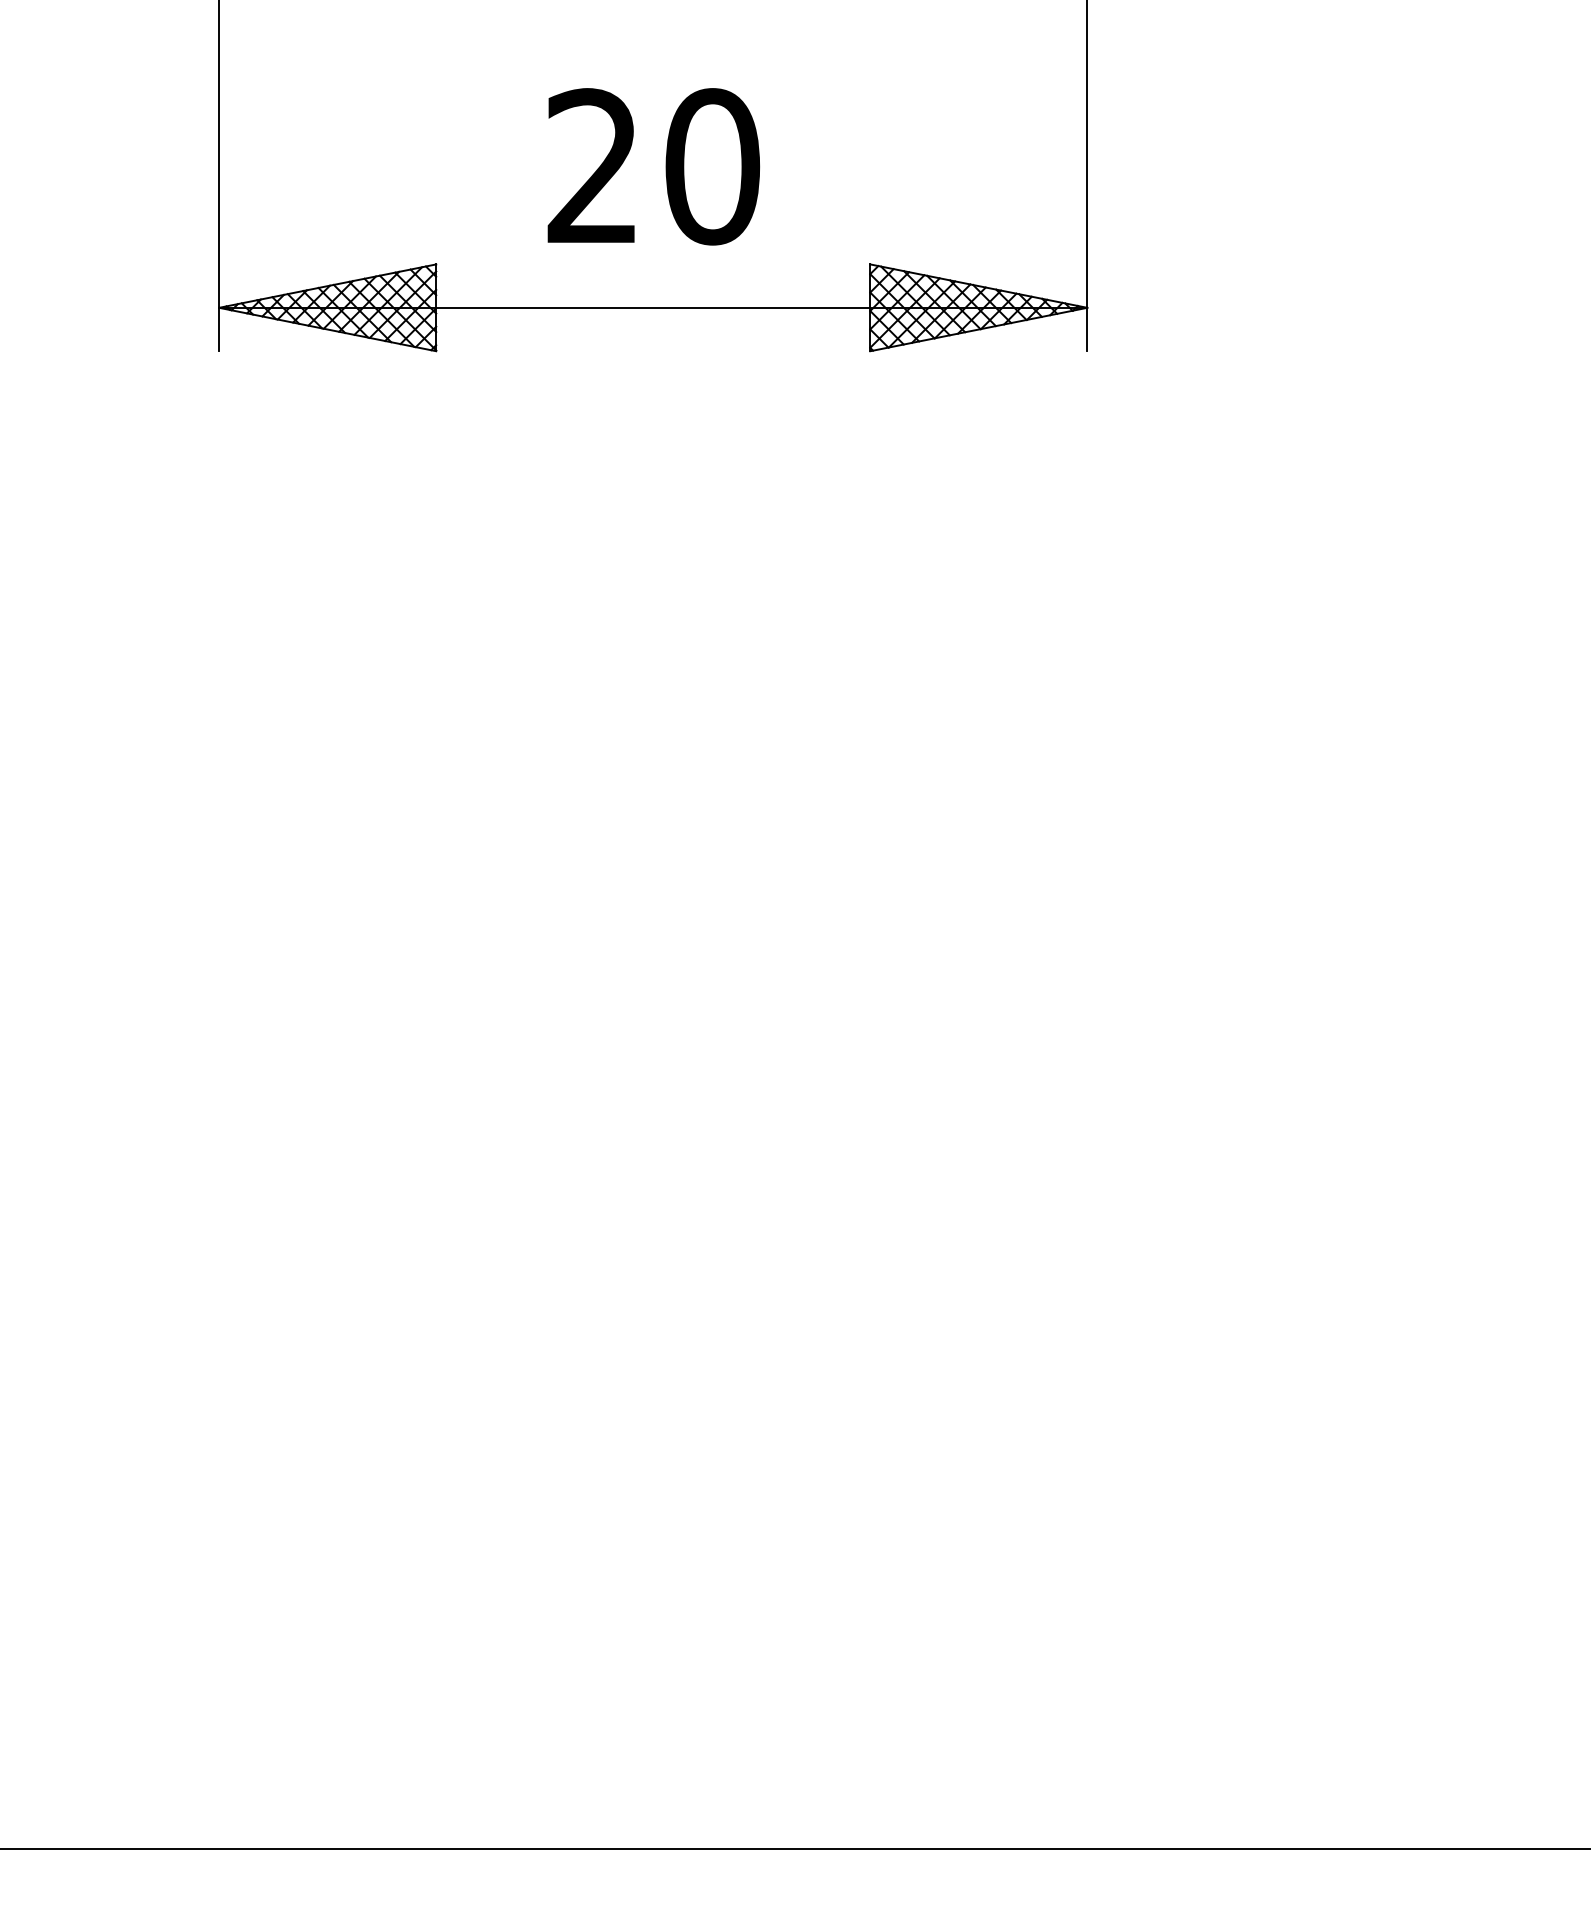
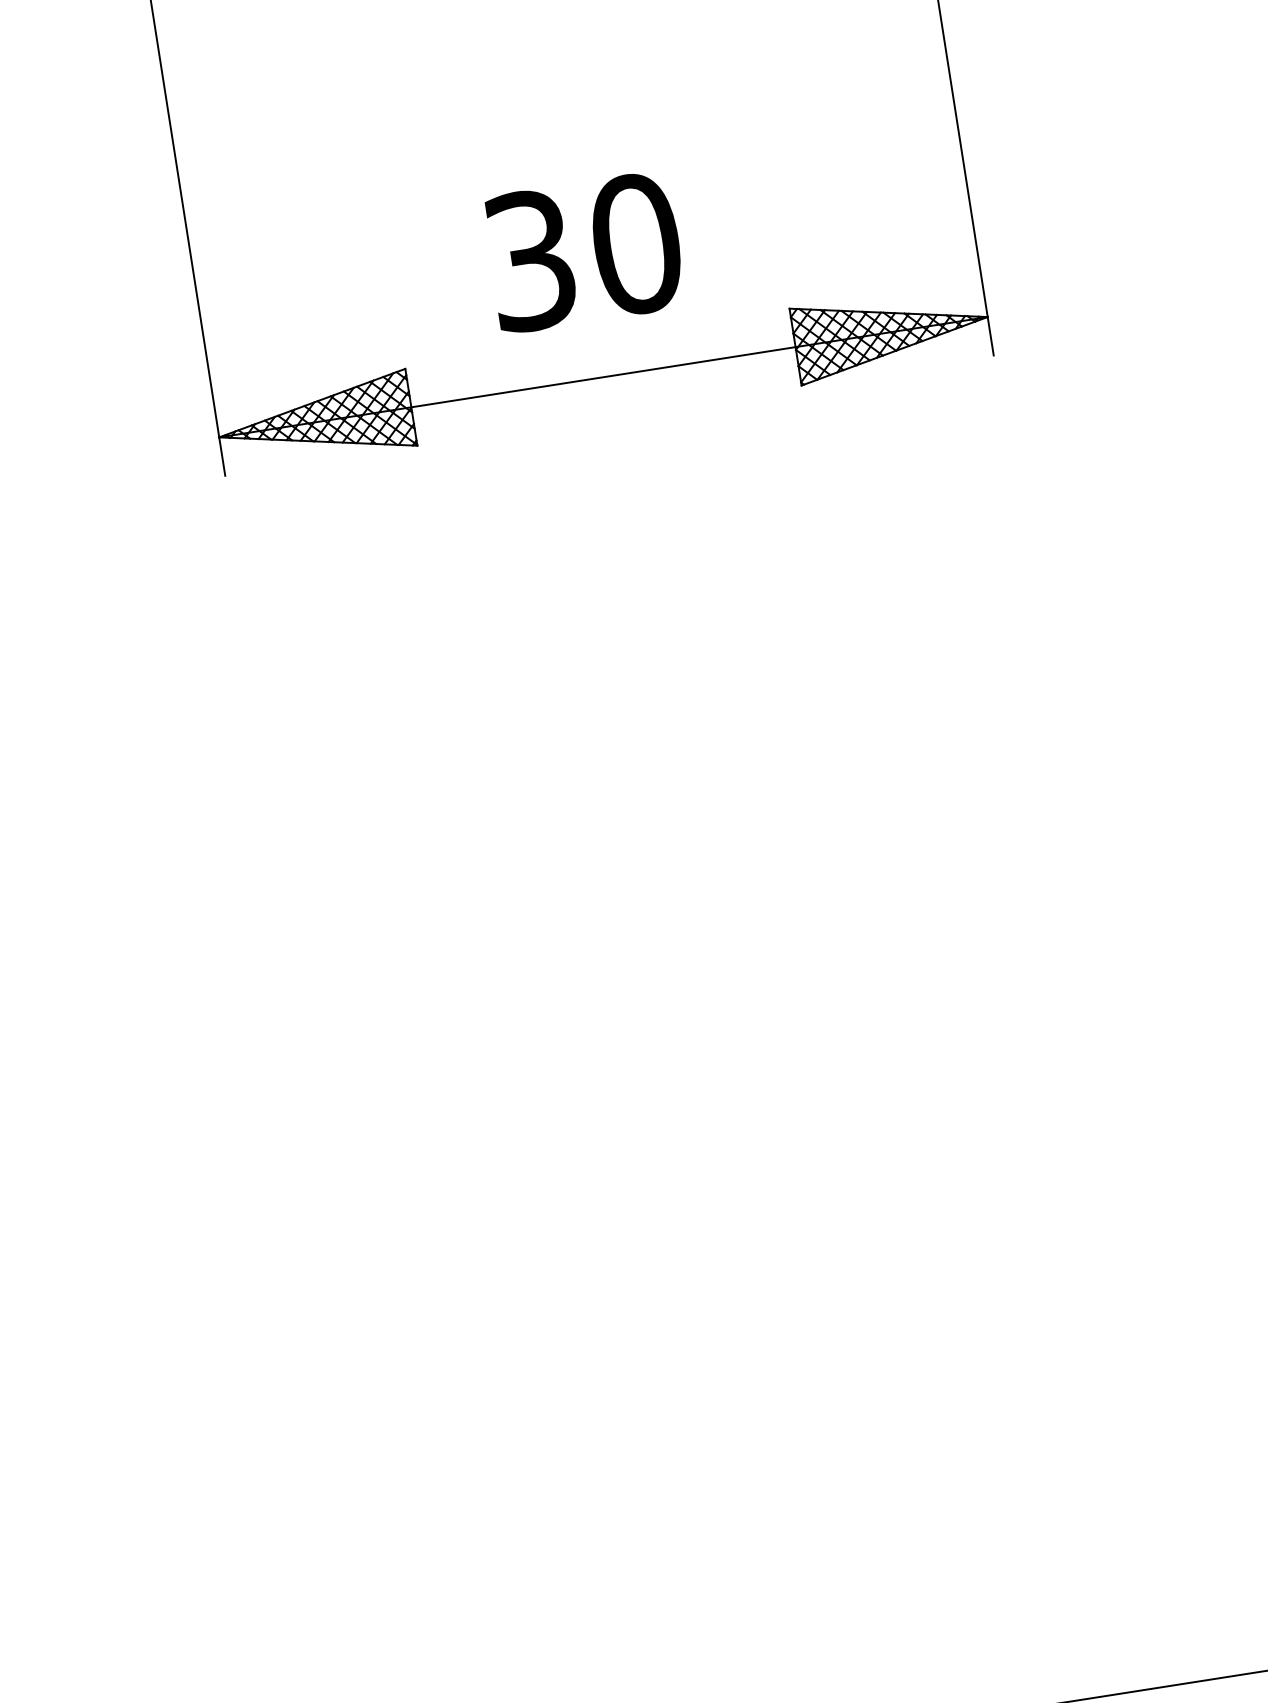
text: (592, 166) -> (530, 260), 20 -> 30

